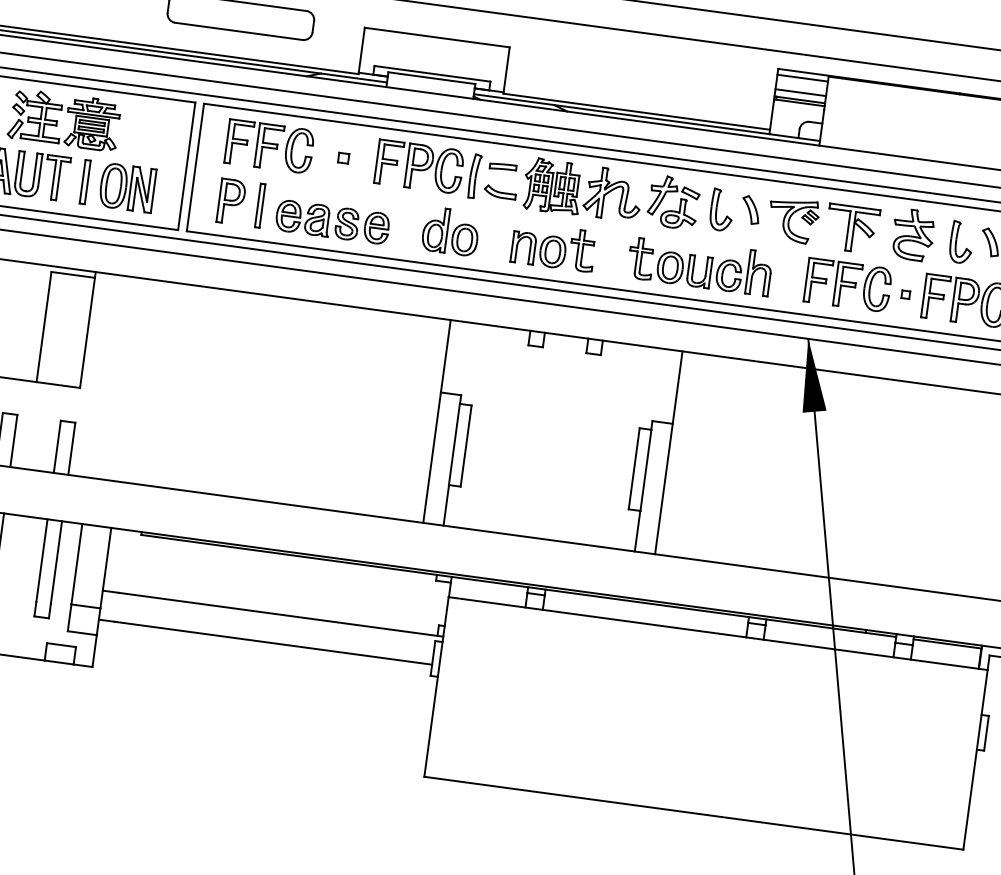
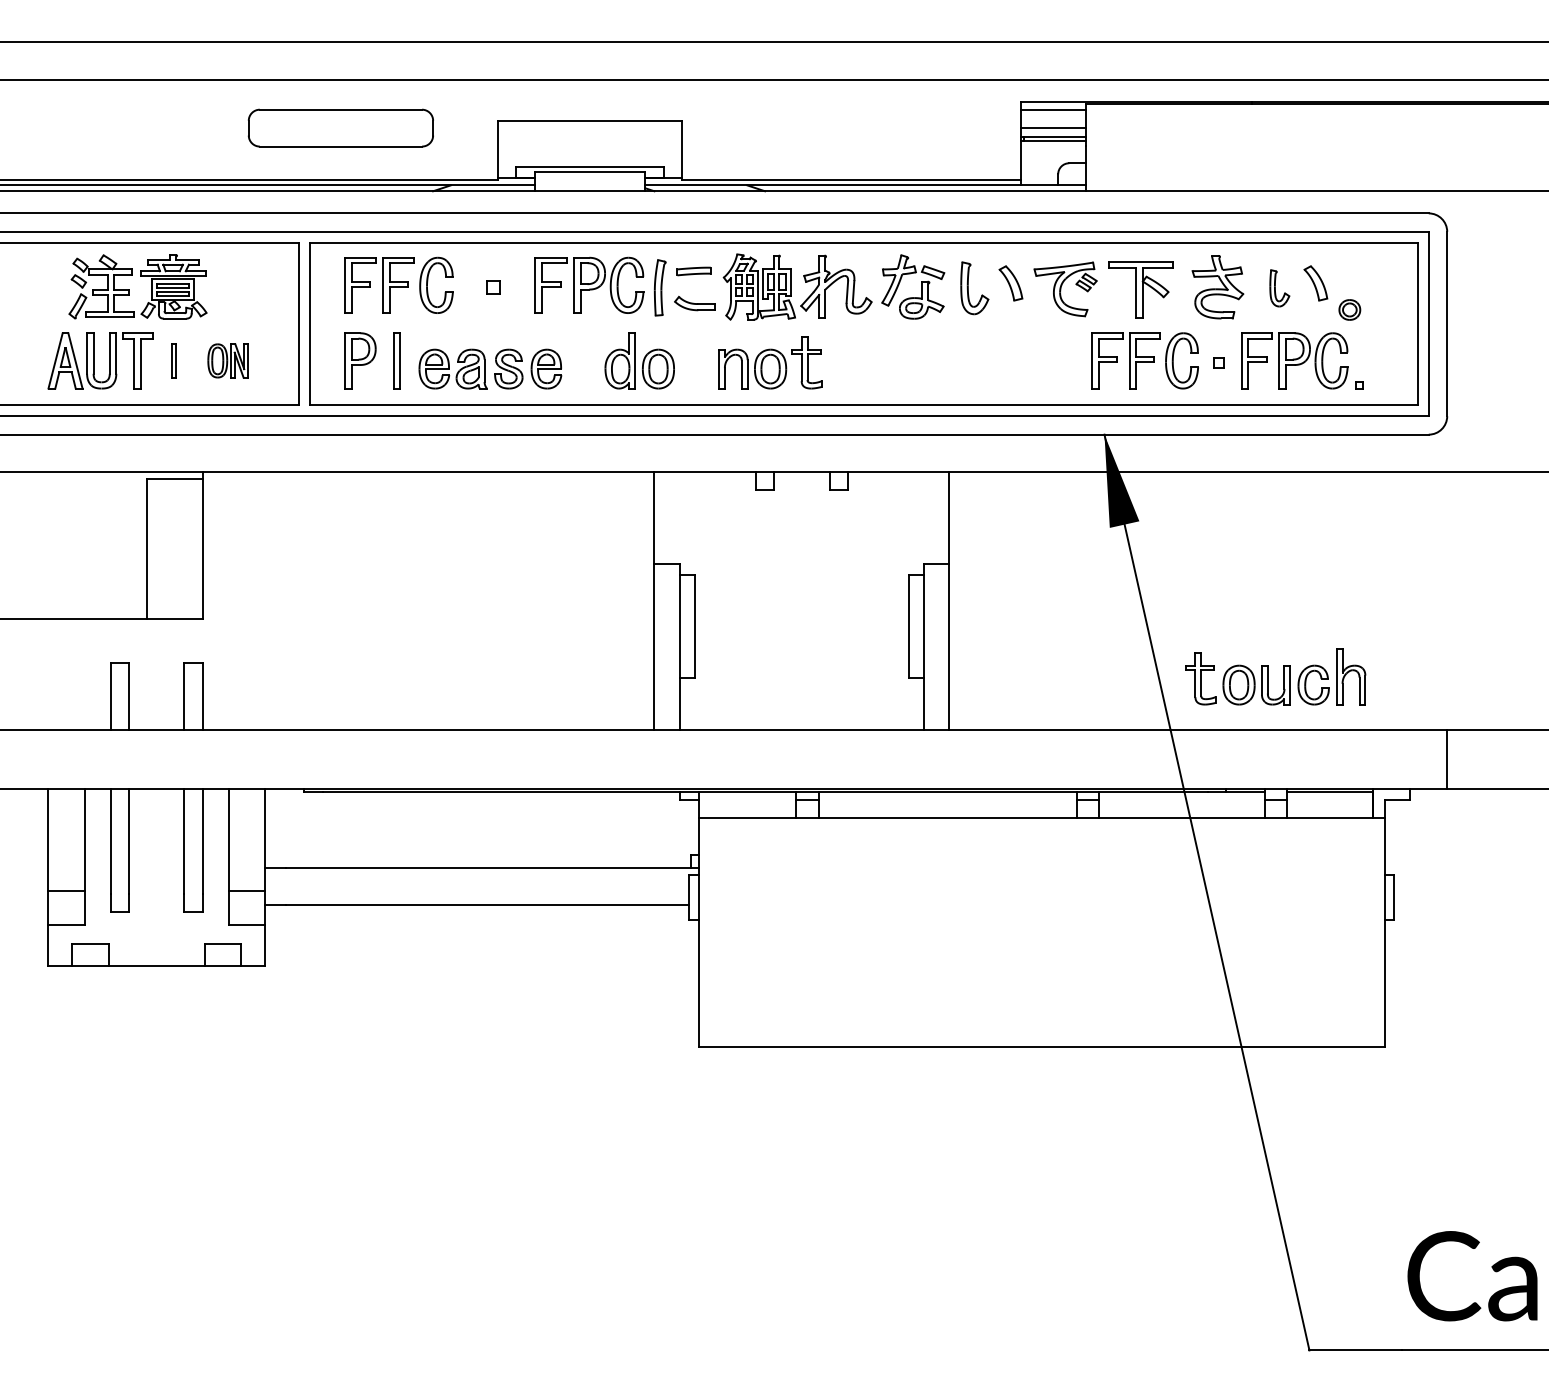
part: (85, 181) -> (174, 360), size x0.6
part: (127, 187) -> (228, 360), size x0.6
part: (961, 242) -> (1279, 288), size x0.7
part: (694, 264) -> (1268, 676), moved

